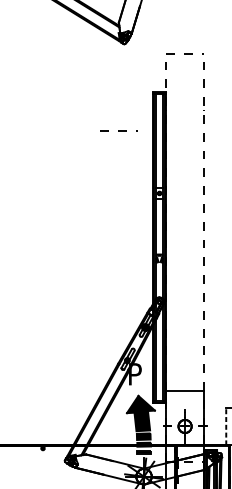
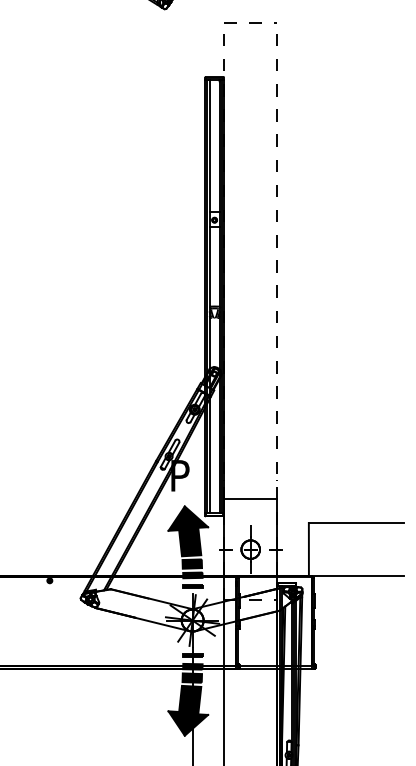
line: (119, 130) -> (157, 131), removed
line: (225, 426) -> (308, 549), dashed -> solid

